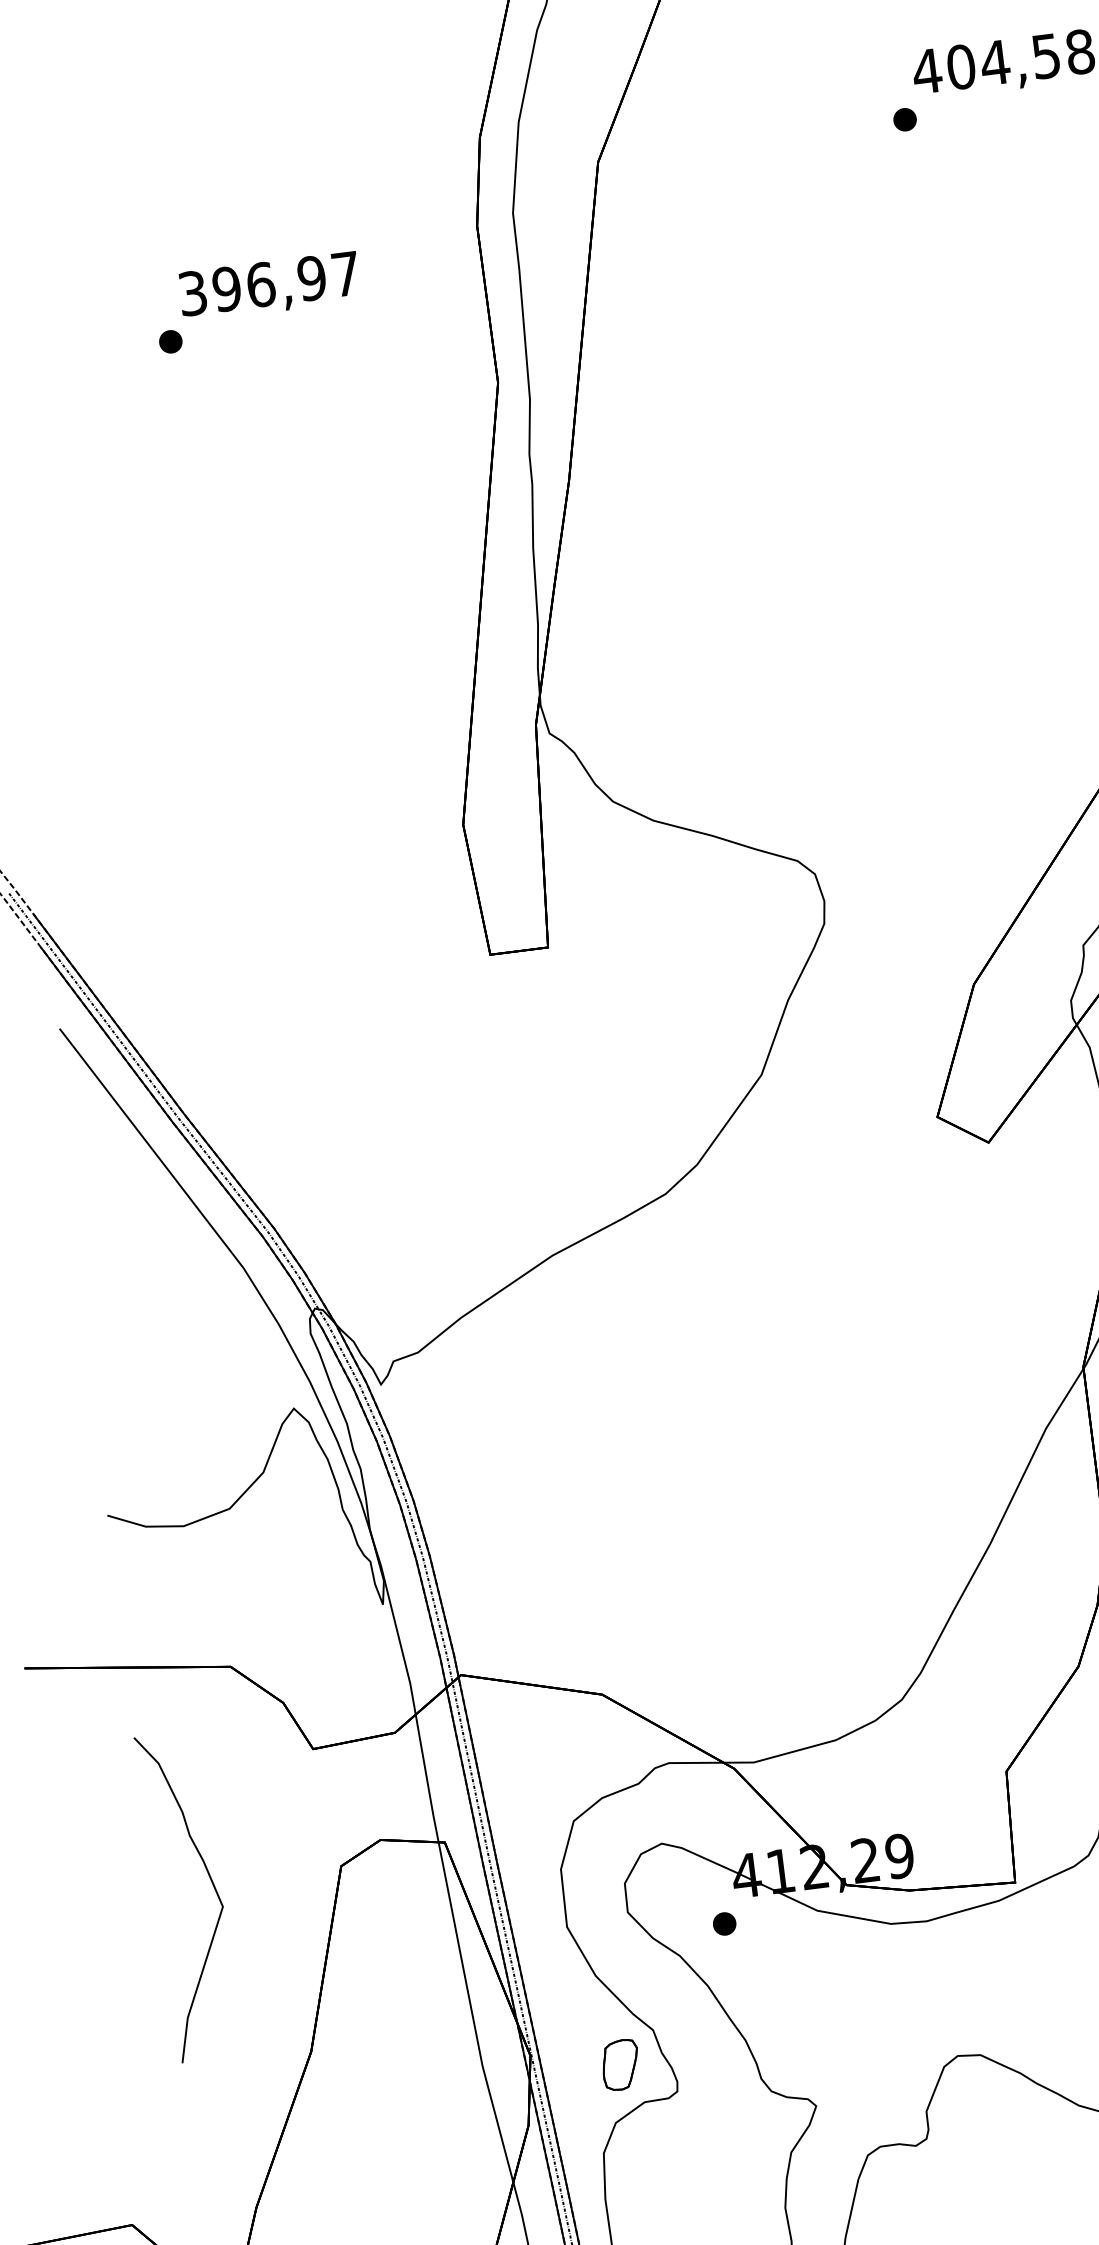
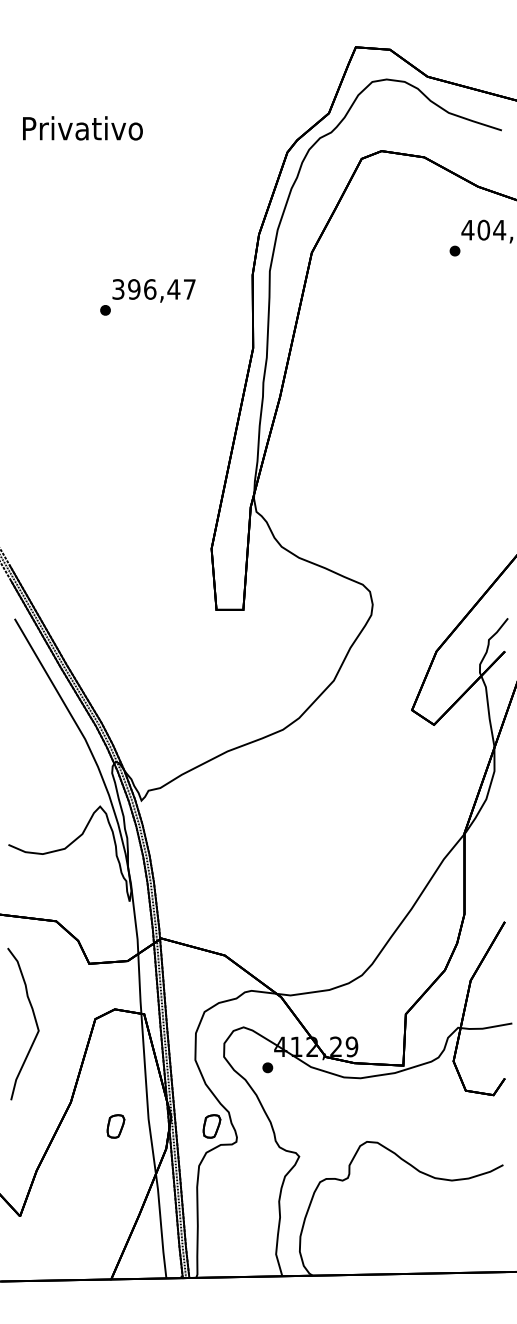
text: (311, 278) -> (173, 289), 396,97 -> 396,47
part: (413, 2091) -> (115, 1126), added

